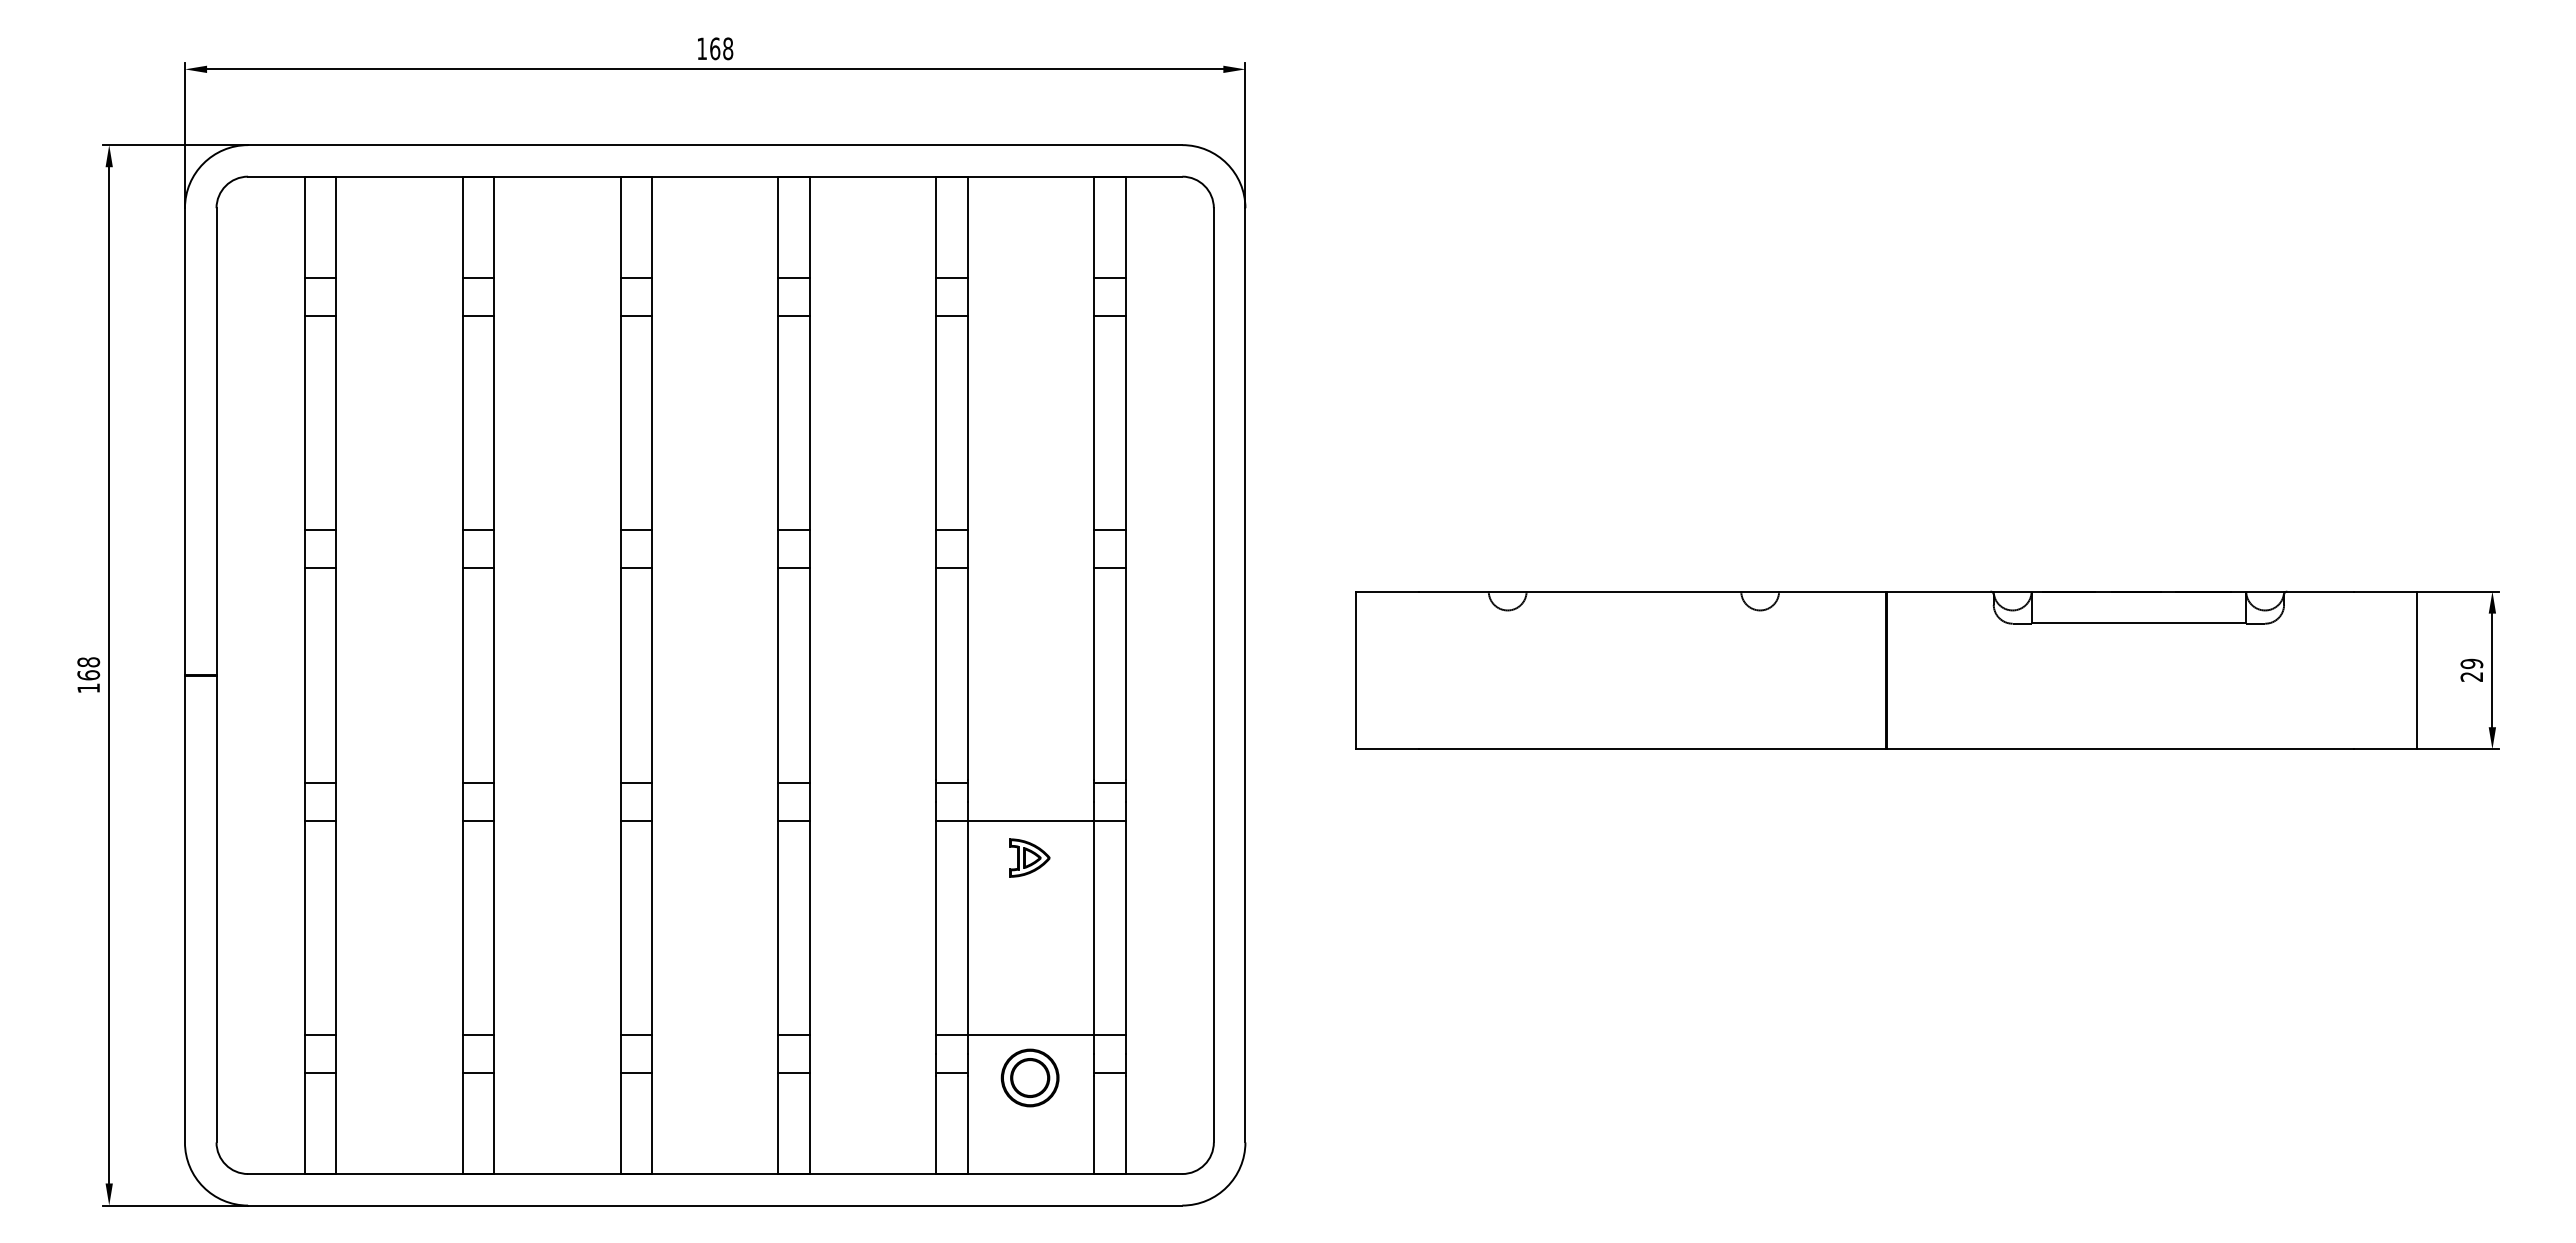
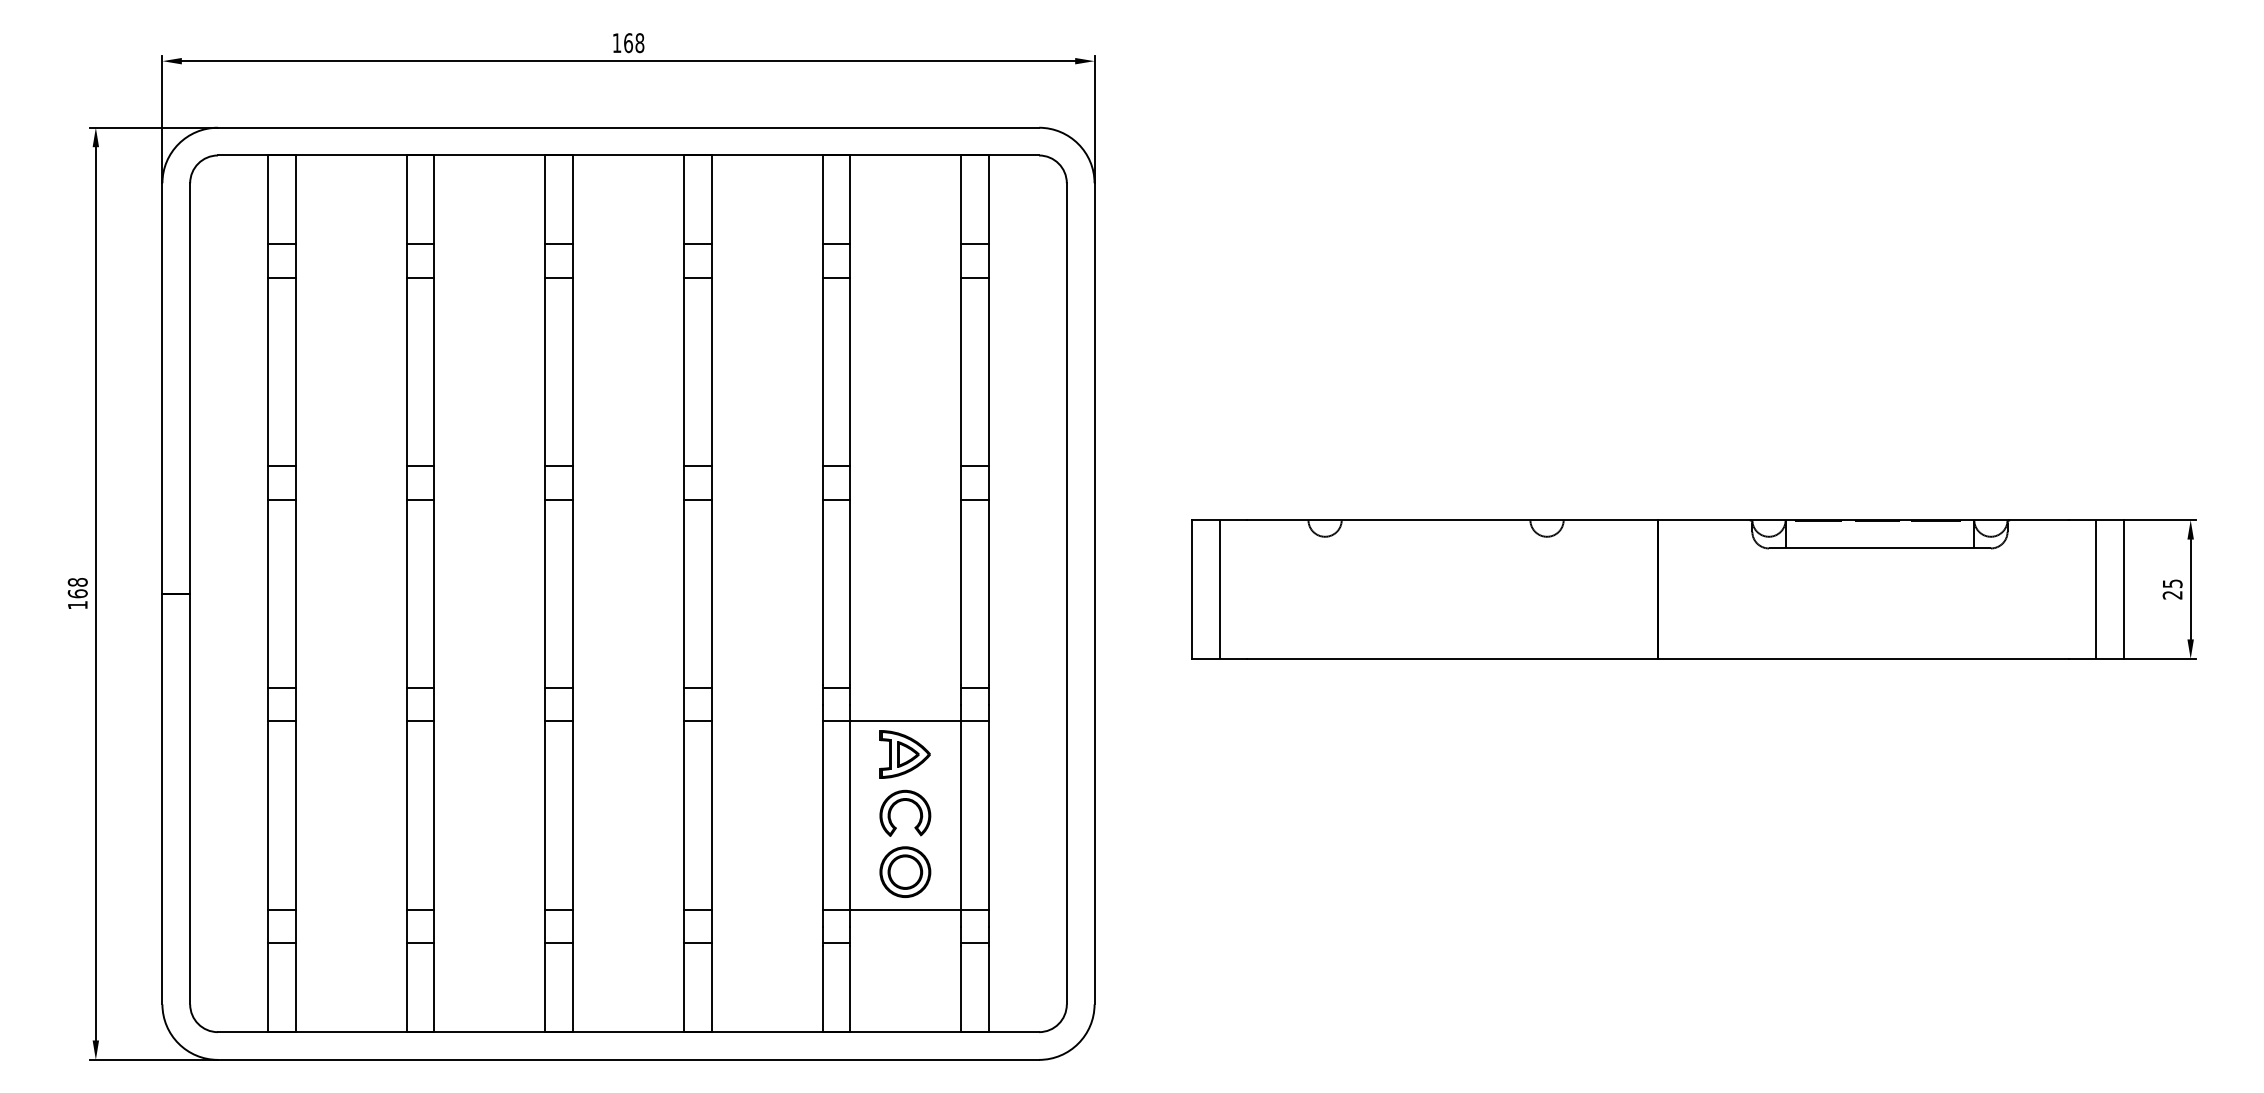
text: (2471, 663) -> (2172, 583), 29 -> 25
line: (1387, 670) -> (1219, 589), added
line: (2385, 670) -> (2096, 589), added
part: (1029, 857) -> (904, 753), size x1.43
part: (1027, 911) -> (903, 801), added
part: (1029, 1077) -> (904, 871), moved

